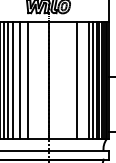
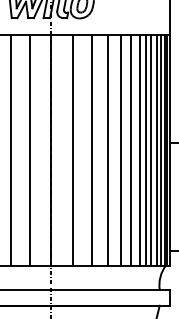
line: (37, 80) -> (29, 150), added
line: (59, 80) -> (73, 150), added
line: (68, 80) -> (90, 150), added
line: (83, 80) -> (120, 150), added

